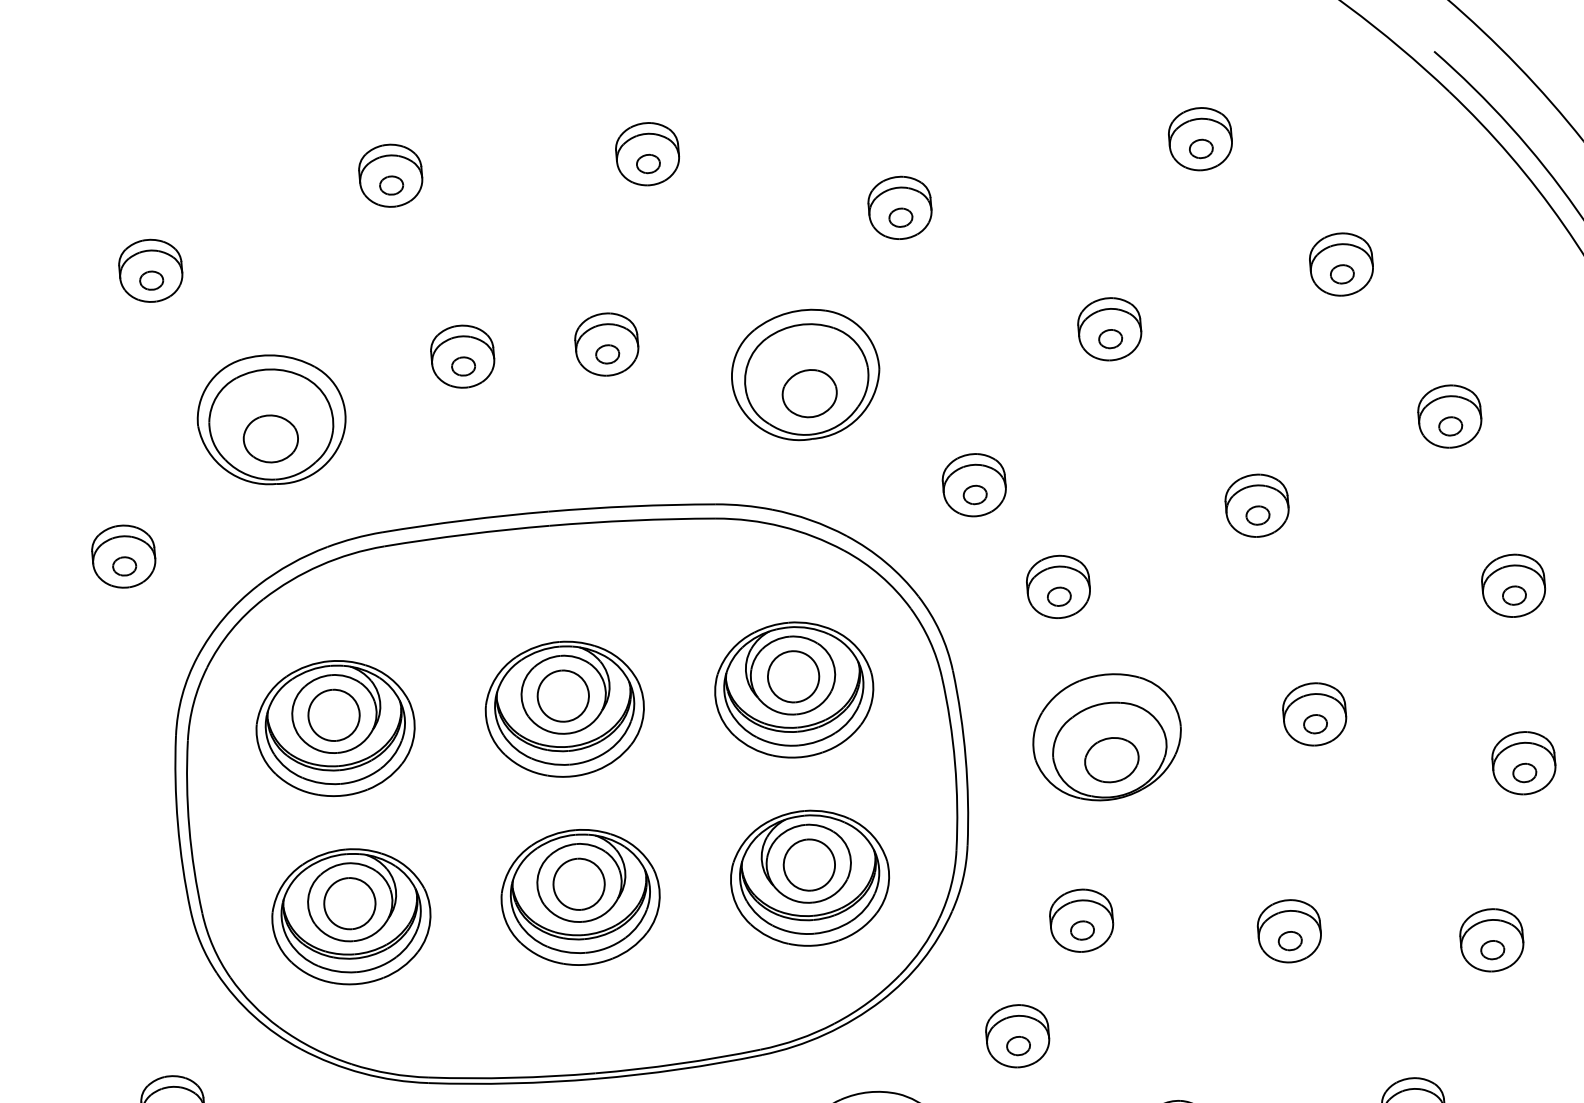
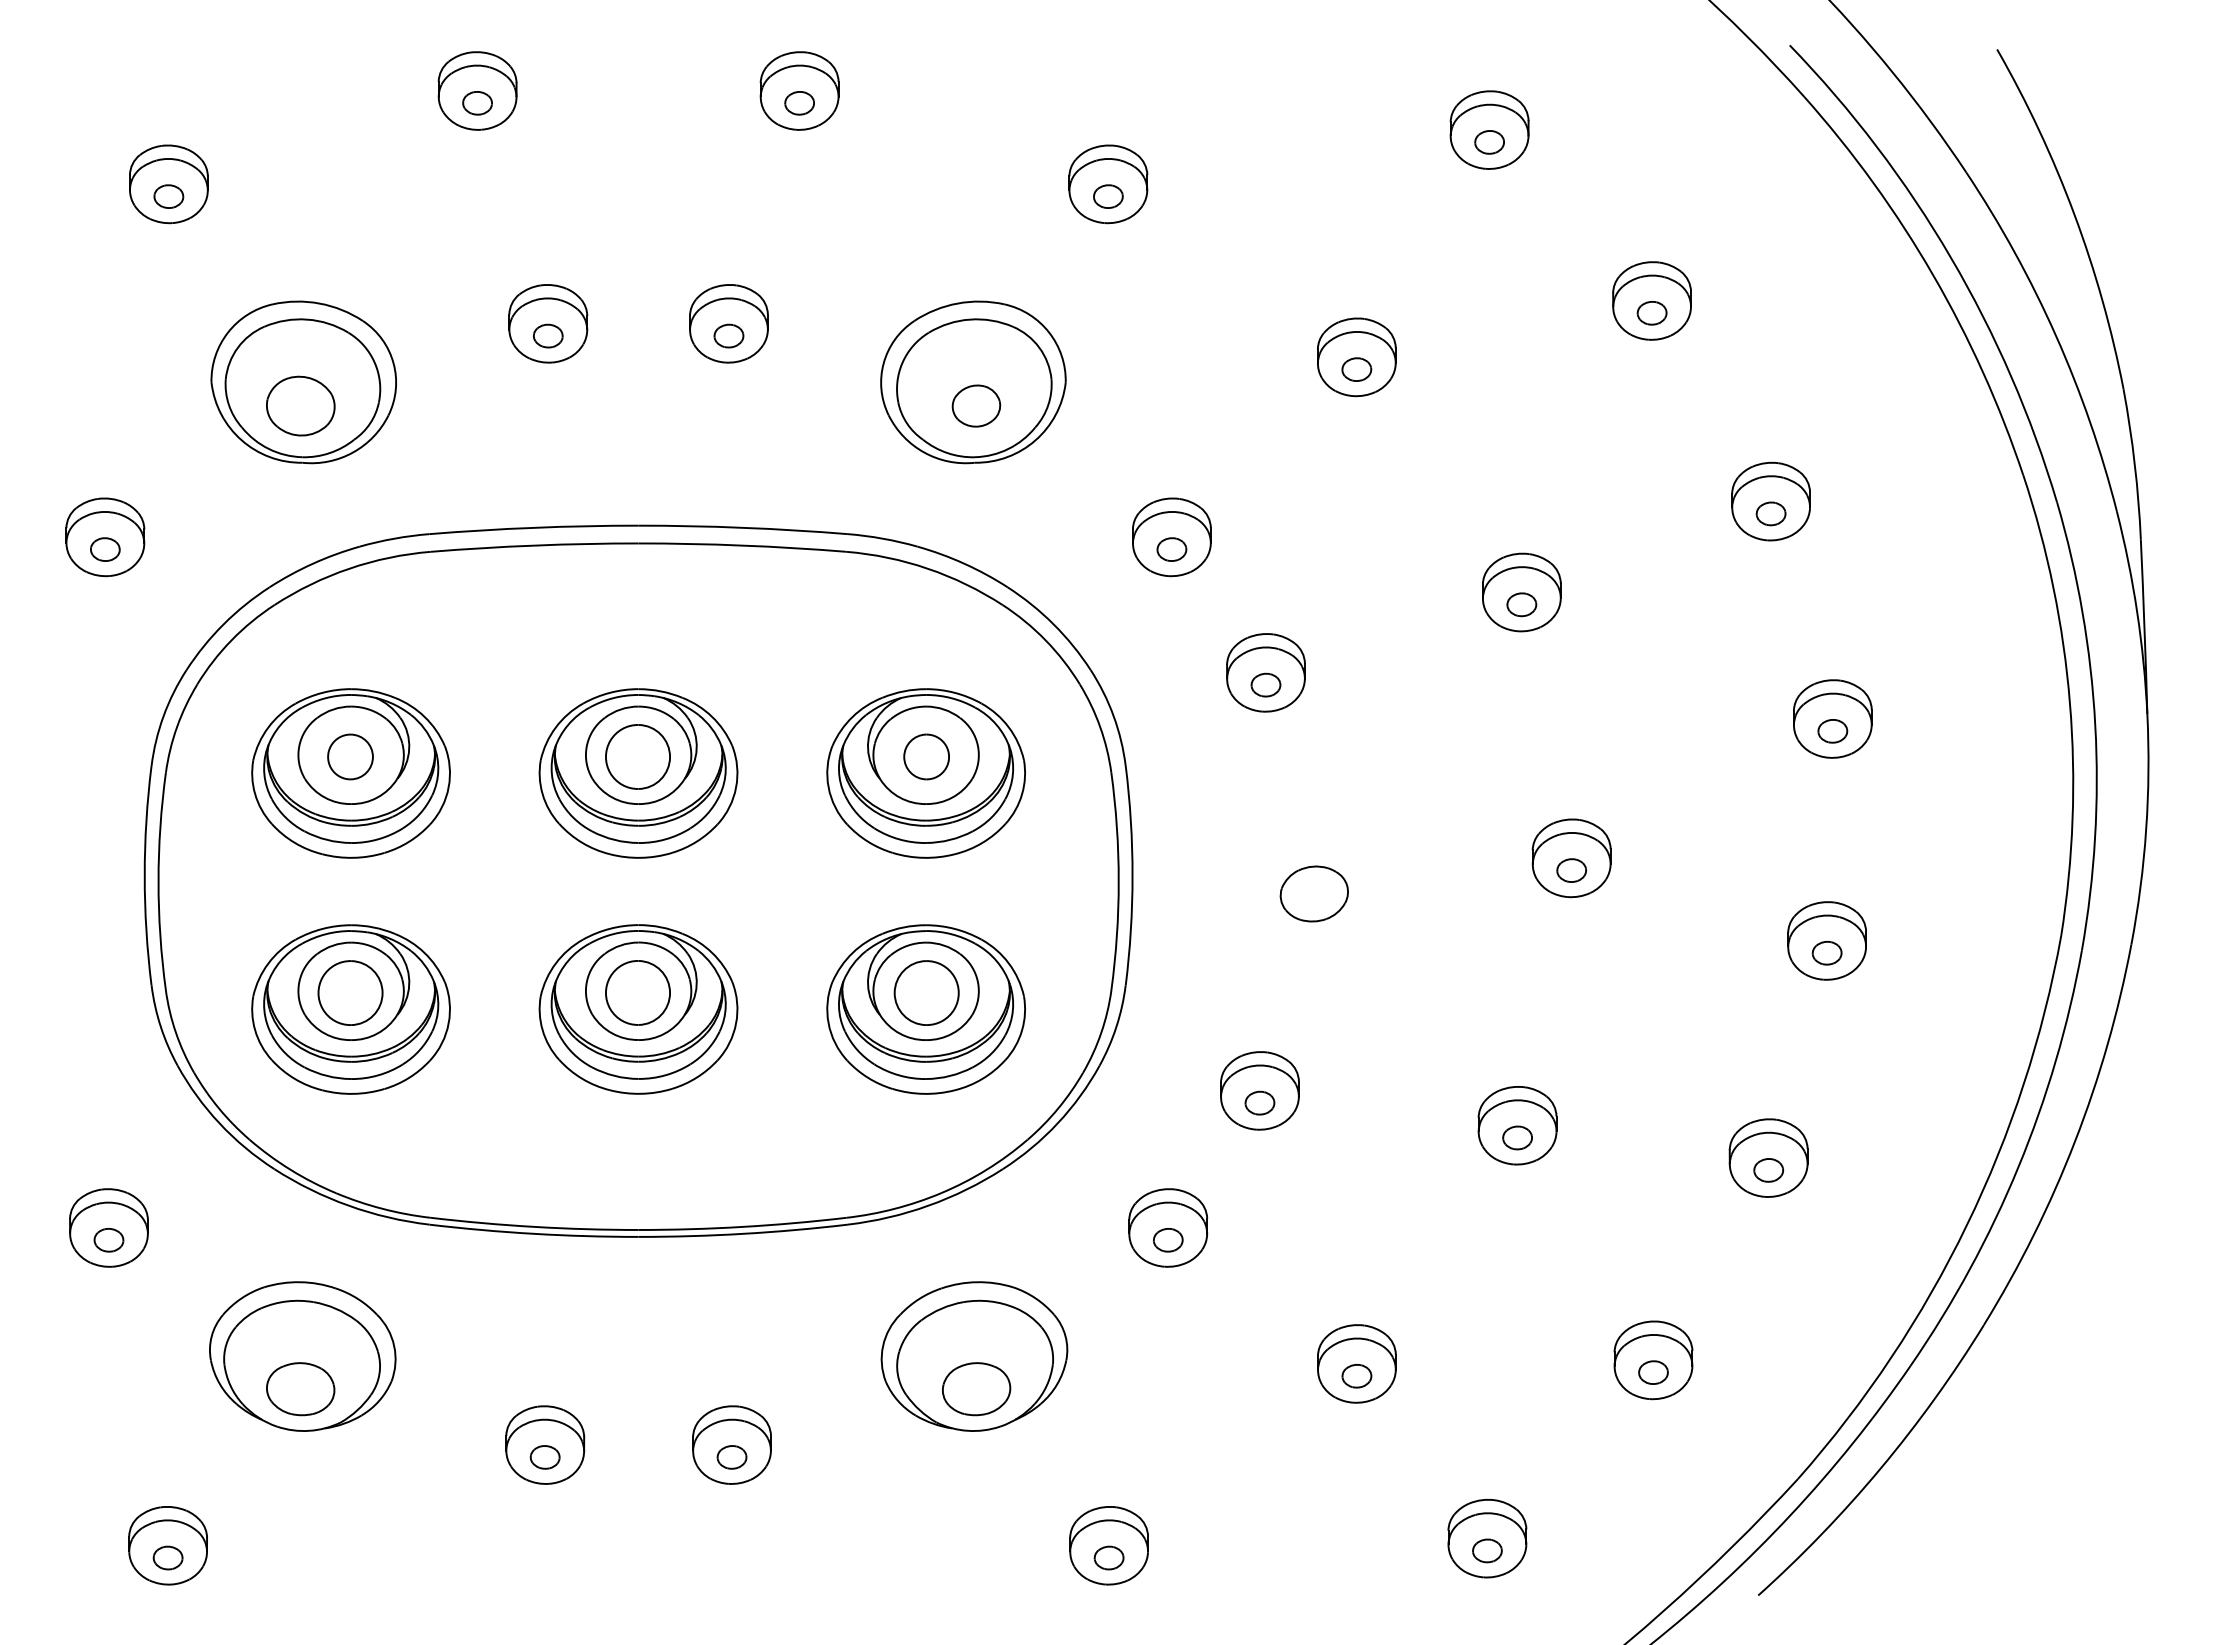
part: (809, 393) -> (976, 405), size x0.7
part: (793, 676) -> (926, 756), size x0.7
part: (334, 715) -> (350, 756), size x0.7
part: (1106, 737) -> (1310, 865), removed

